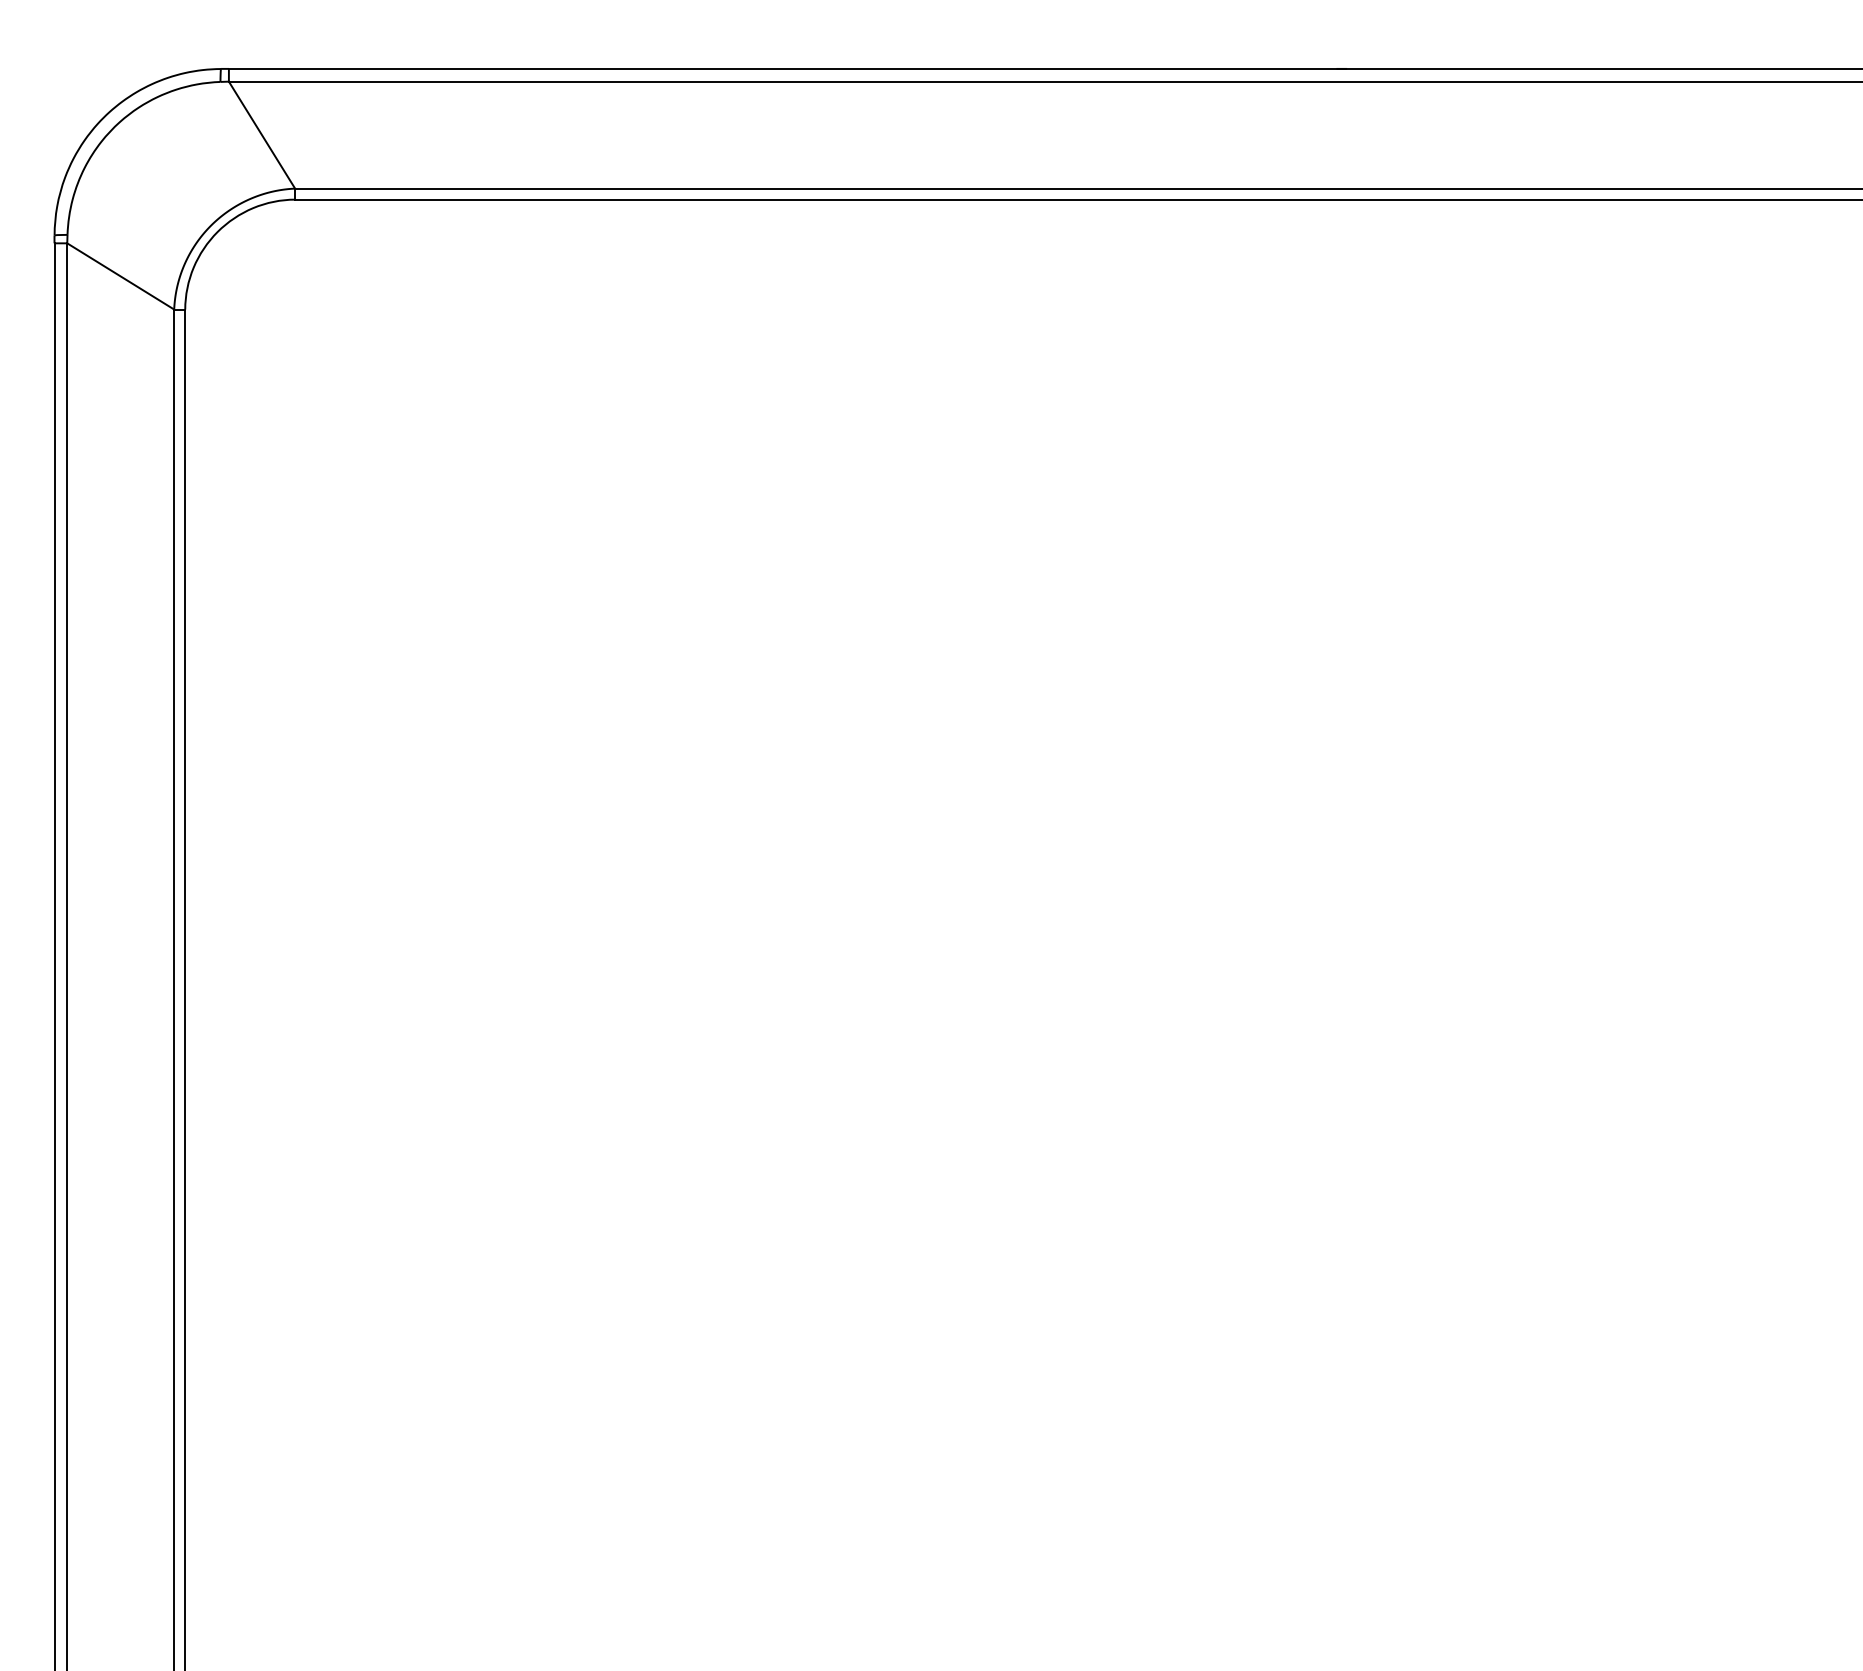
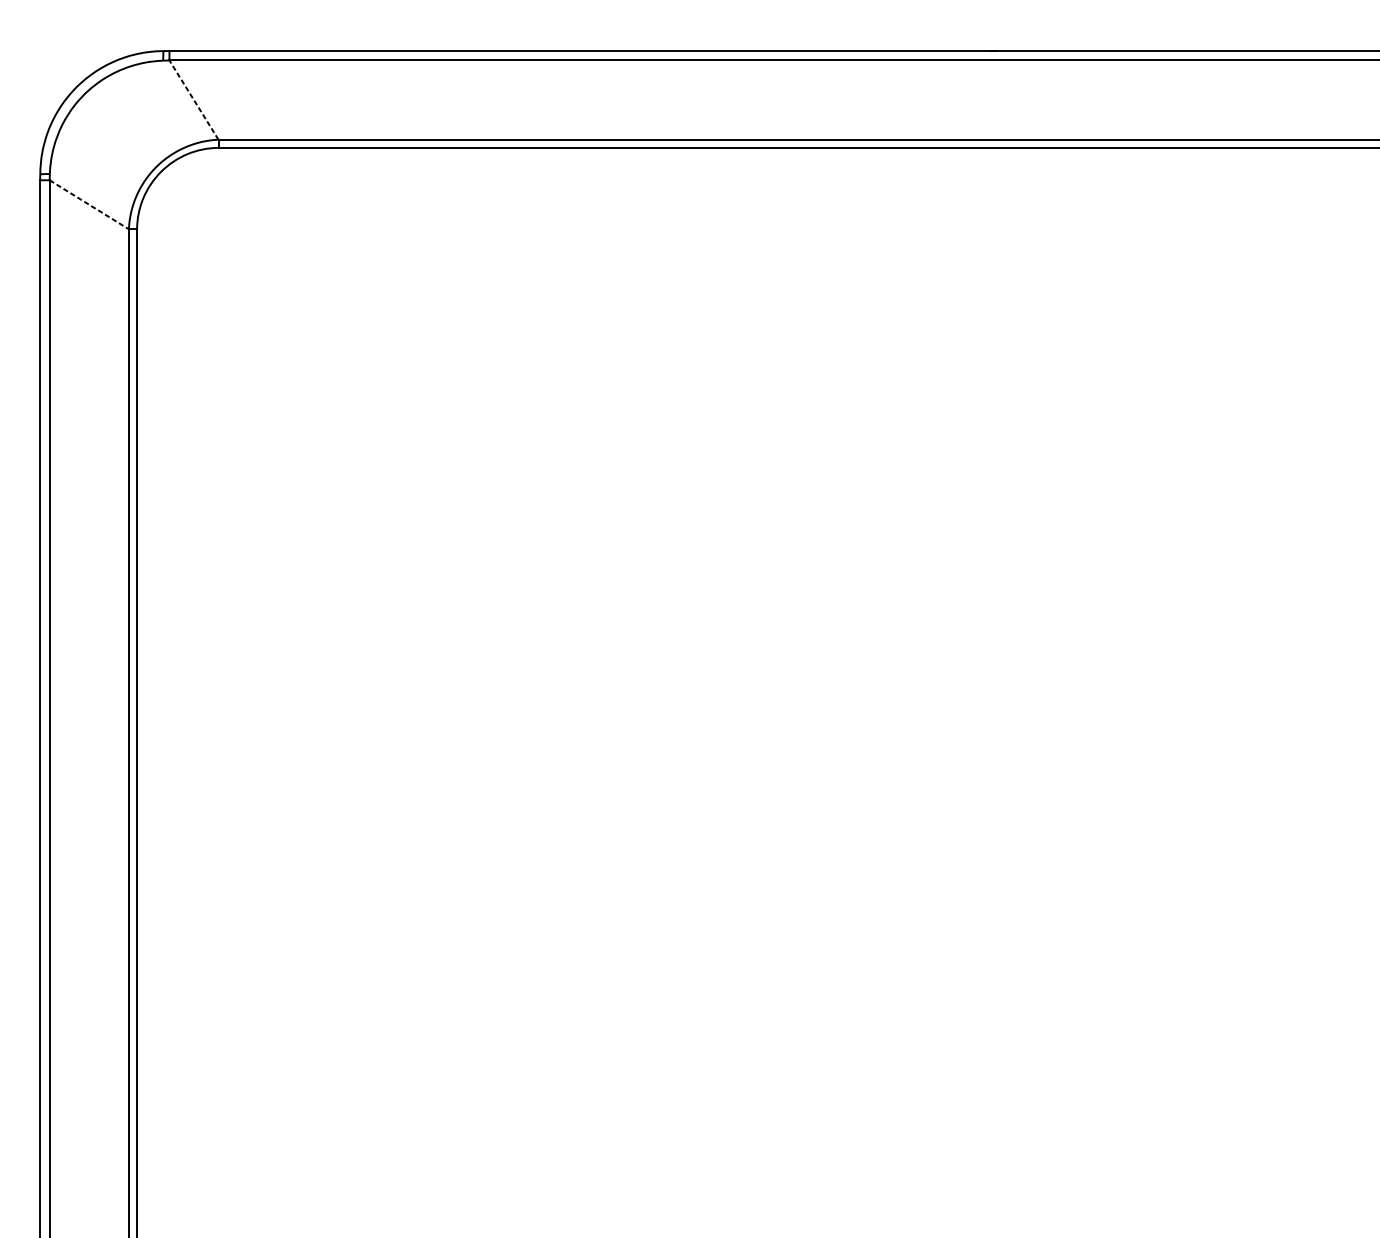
line: (262, 135) -> (194, 100), solid -> dashed
line: (120, 276) -> (89, 204), solid -> dashed

